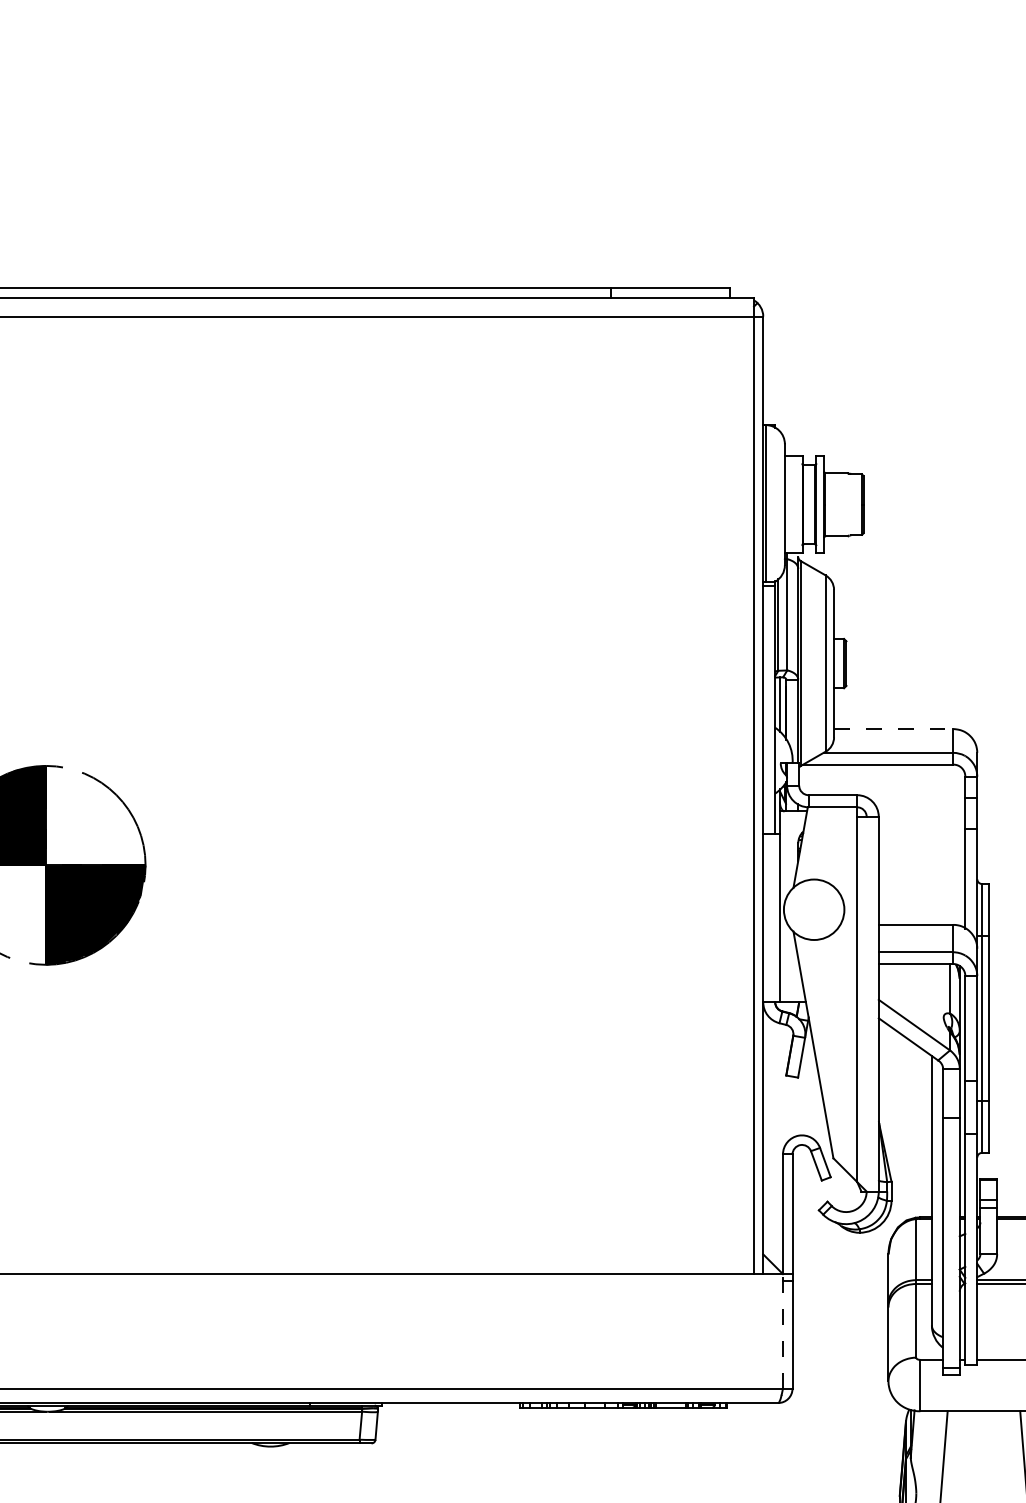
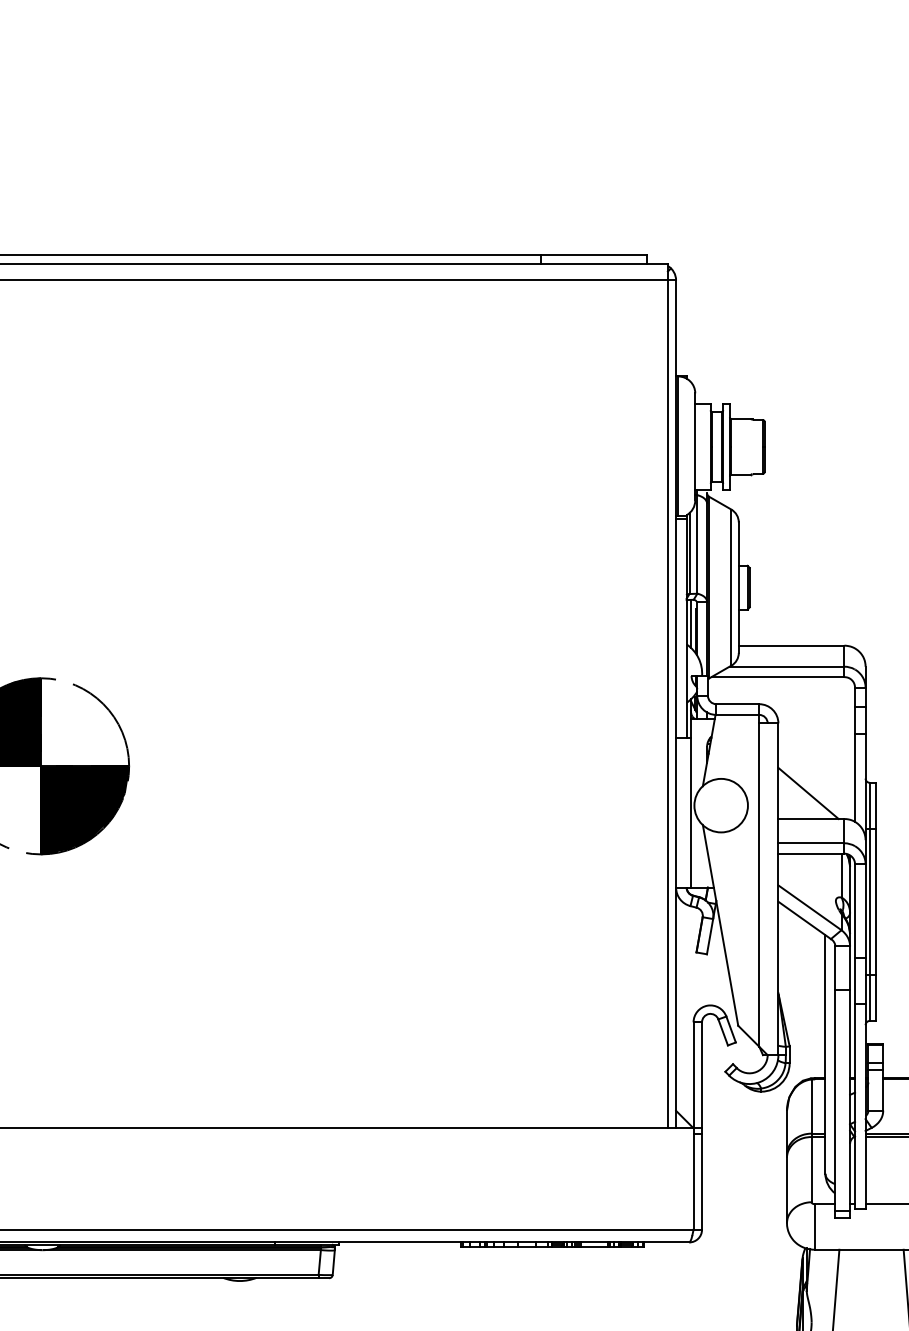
line: (893, 729) -> (791, 646), dashed -> solid
line: (912, 895) -> (808, 793), added
line: (782, 1330) -> (693, 1178), dashed -> solid

